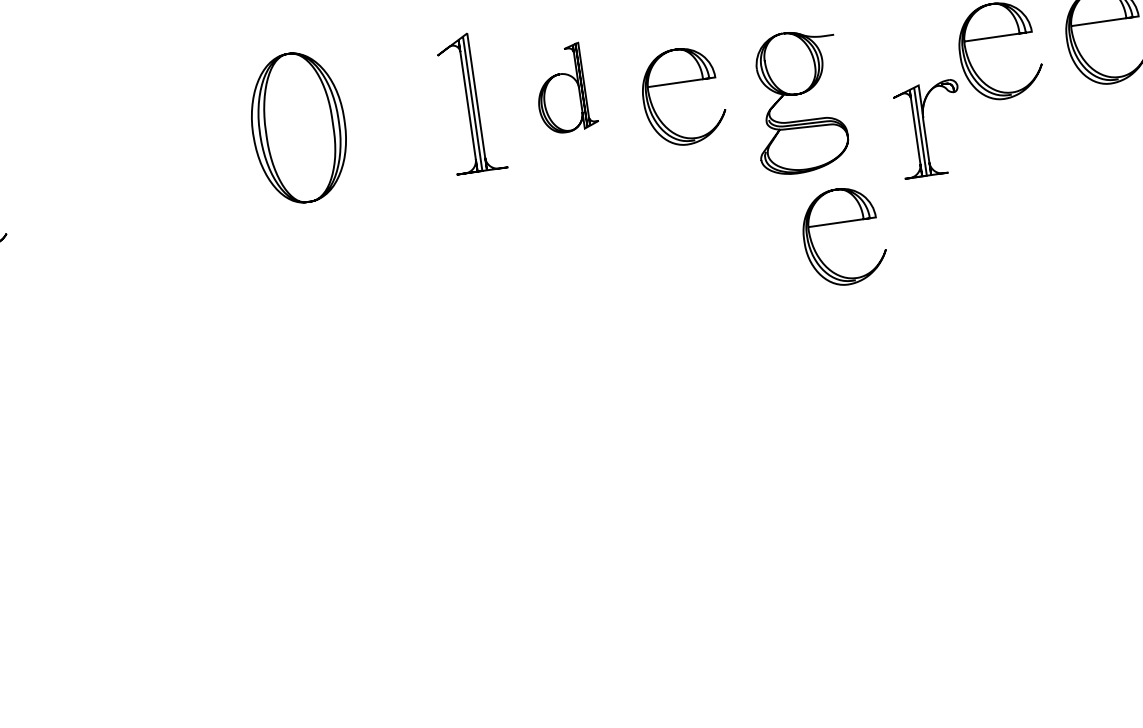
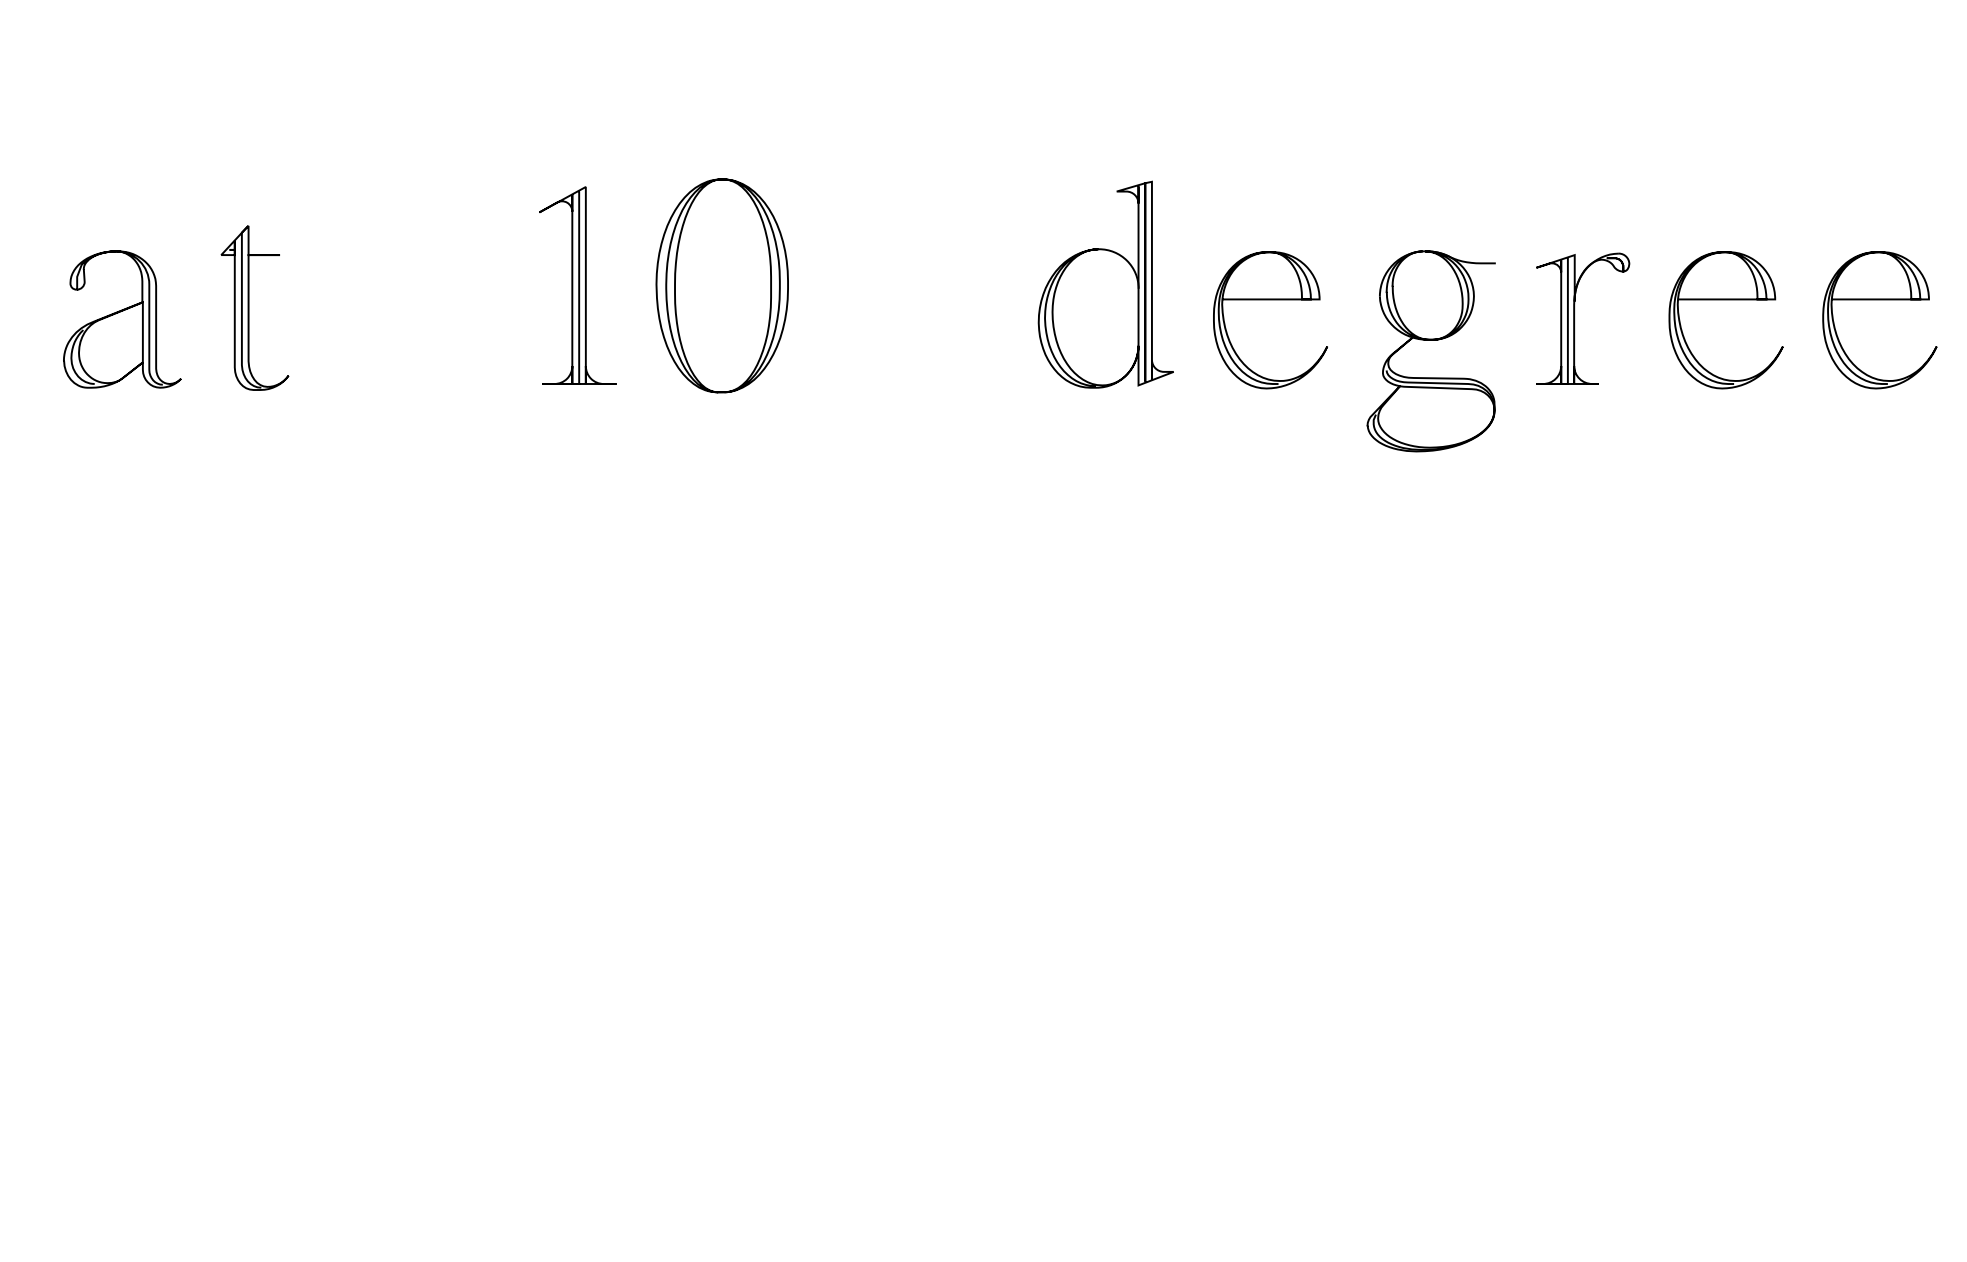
part: (565, 88) -> (1105, 284), size x1.67
curve: (472, 102) -> (578, 285), moved
part: (924, 129) -> (1574, 318), moved
curve: (841, 223) -> (1468, 530), removed

